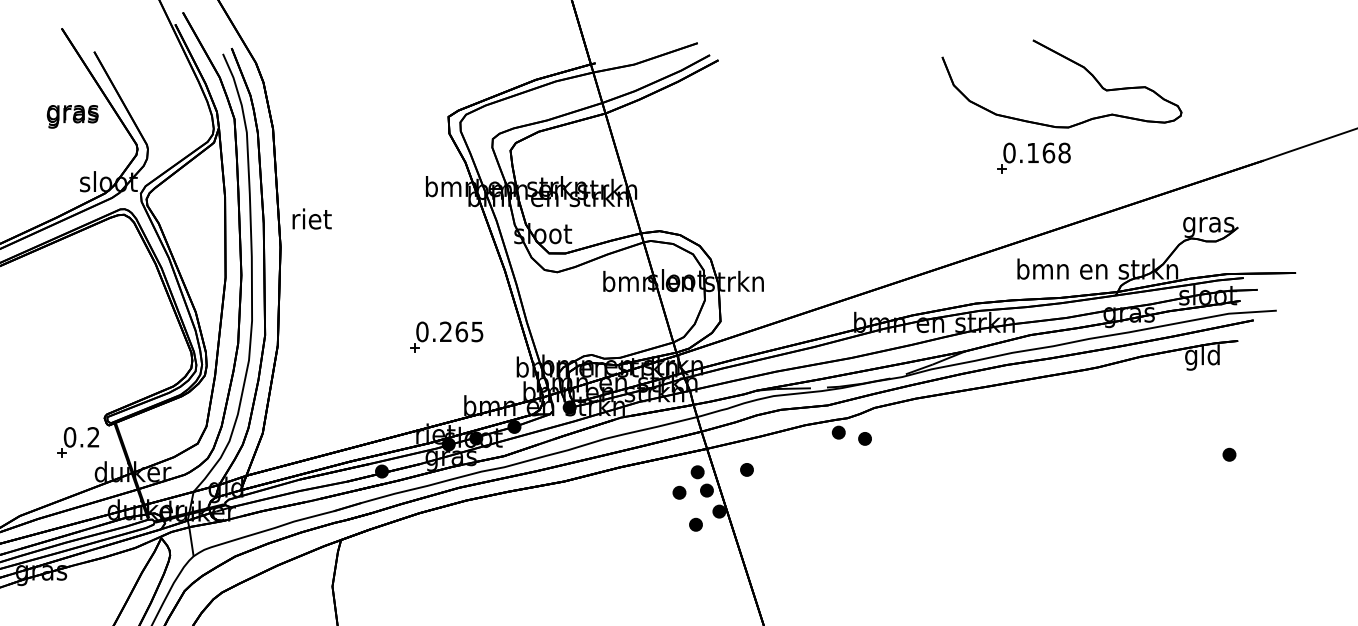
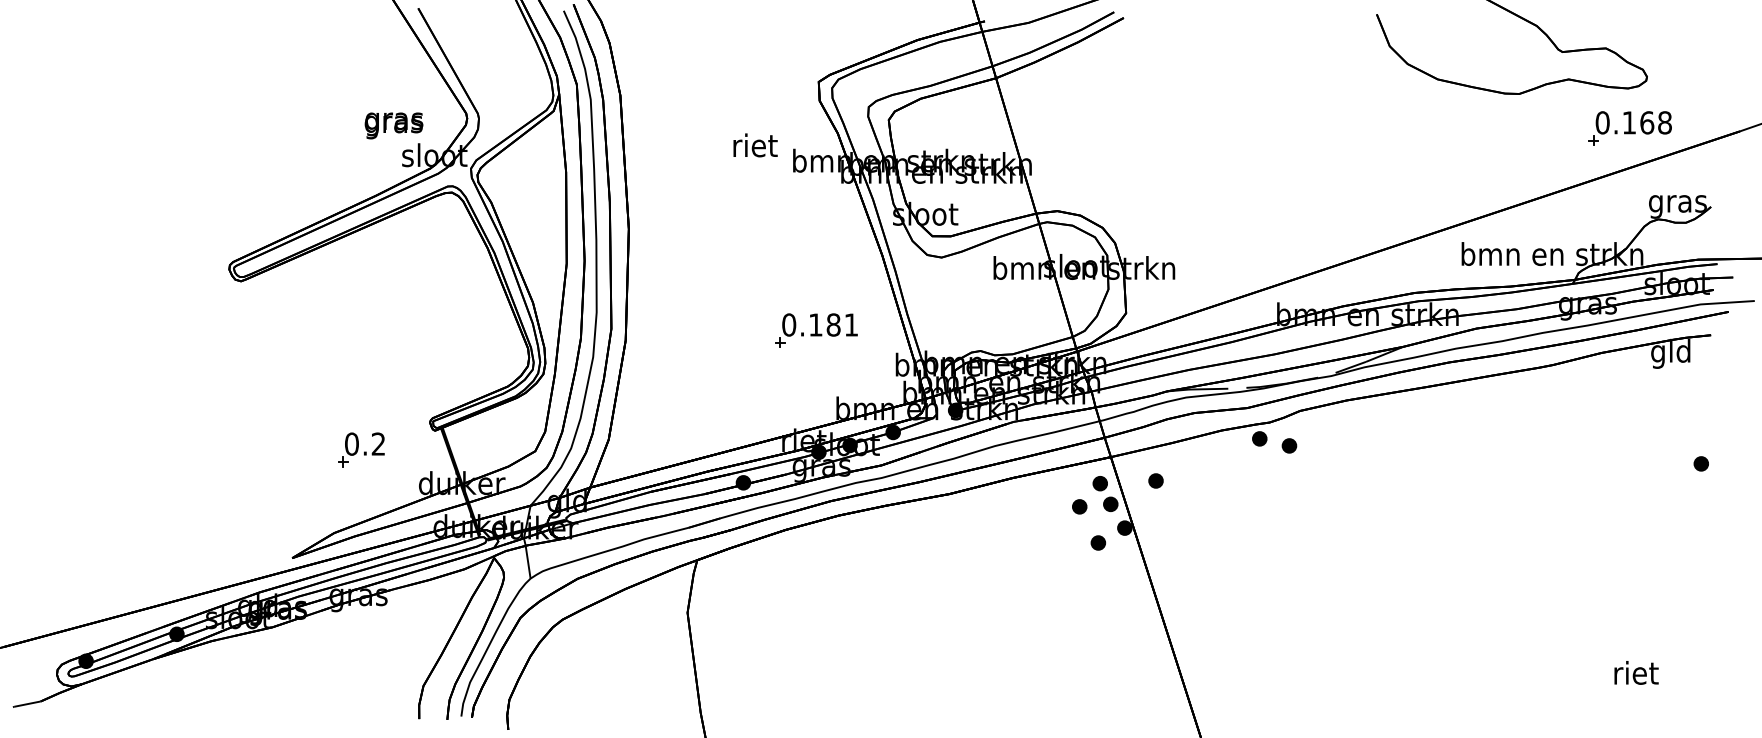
text: (72, 116) -> (393, 125), moved
part: (1033, 158) -> (1629, 128), moved
text: (312, 219) -> (755, 145), moved
text: (461, 331) -> (833, 324), 0.265 -> 0.181
part: (78, 442) -> (361, 449), moved

